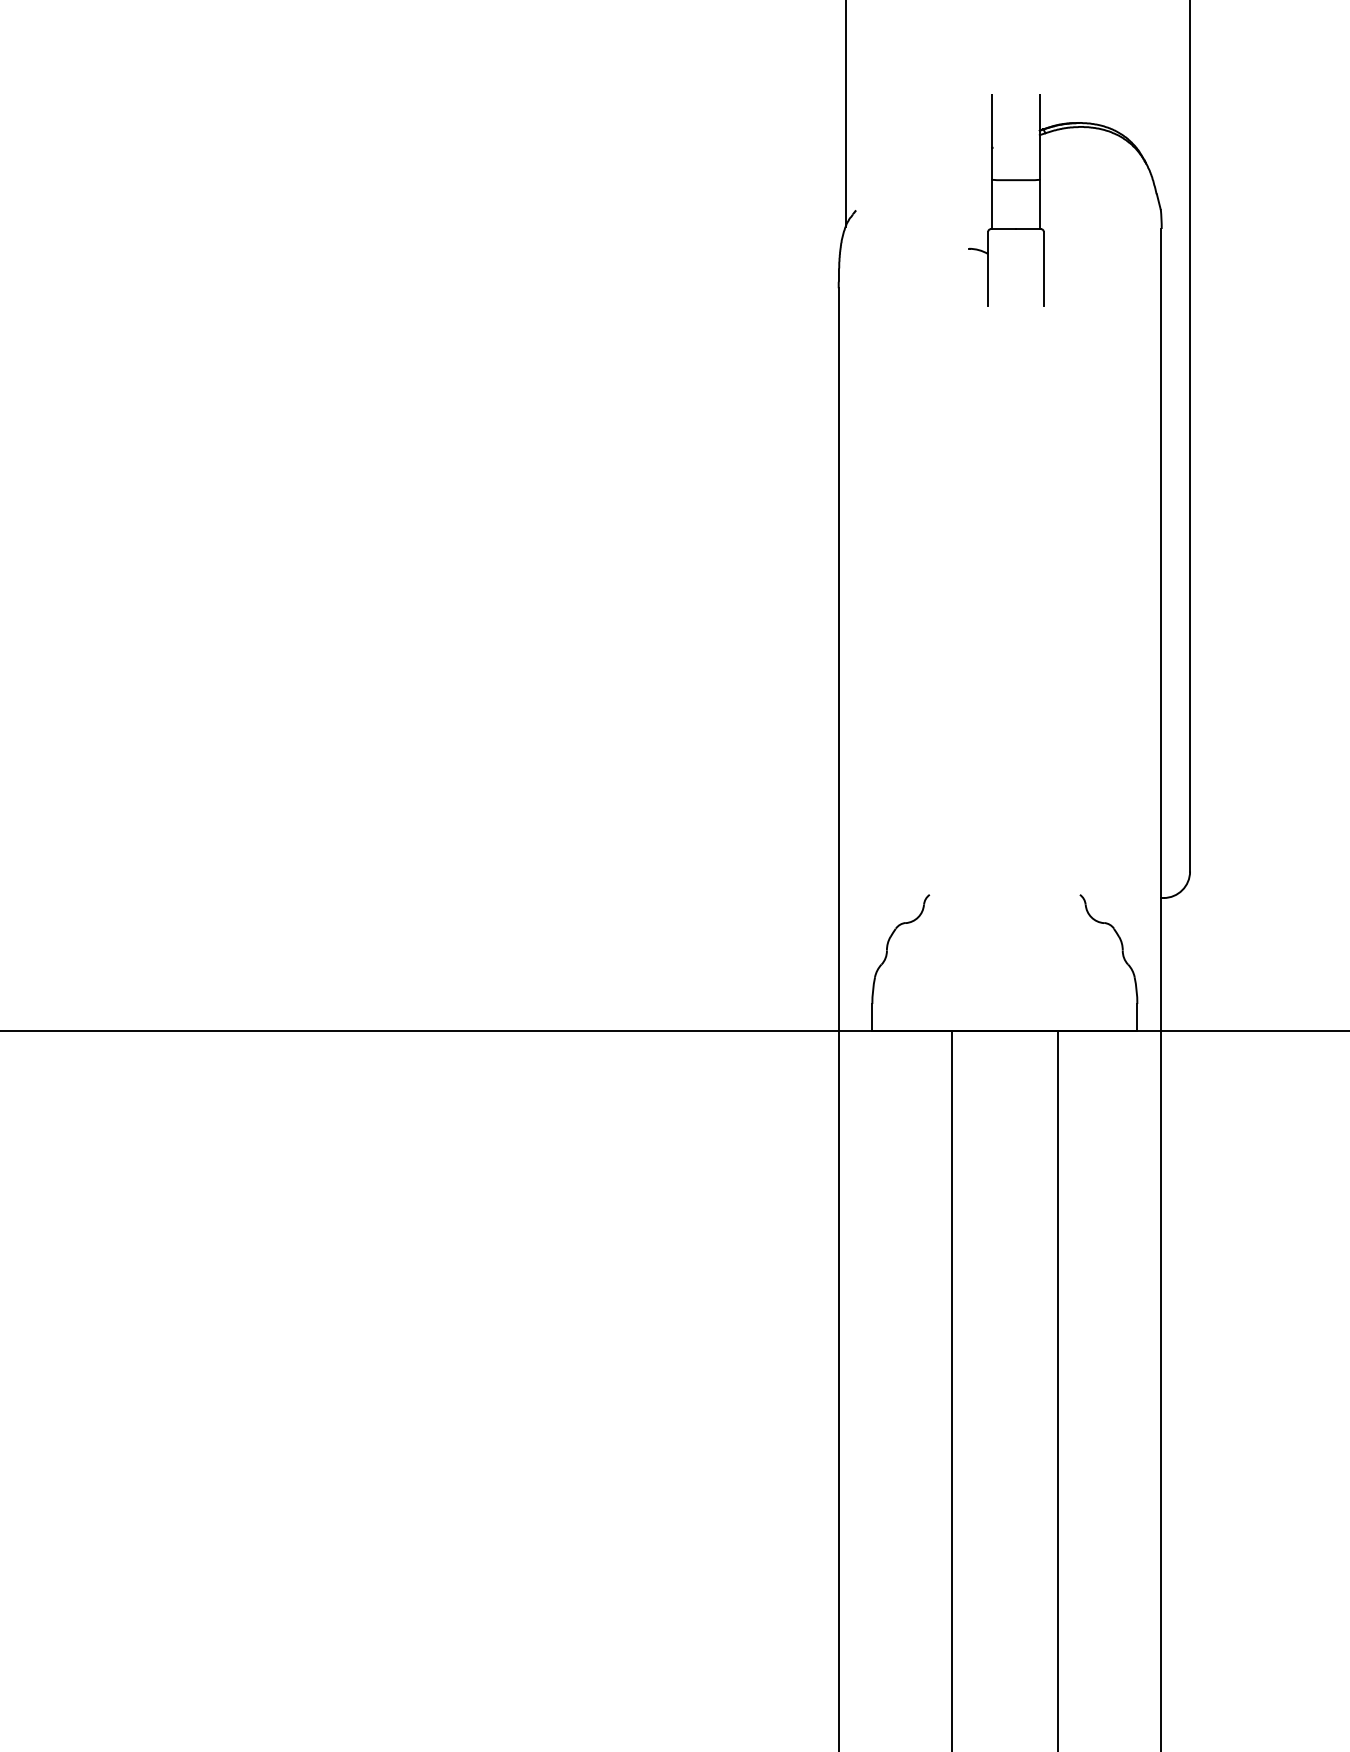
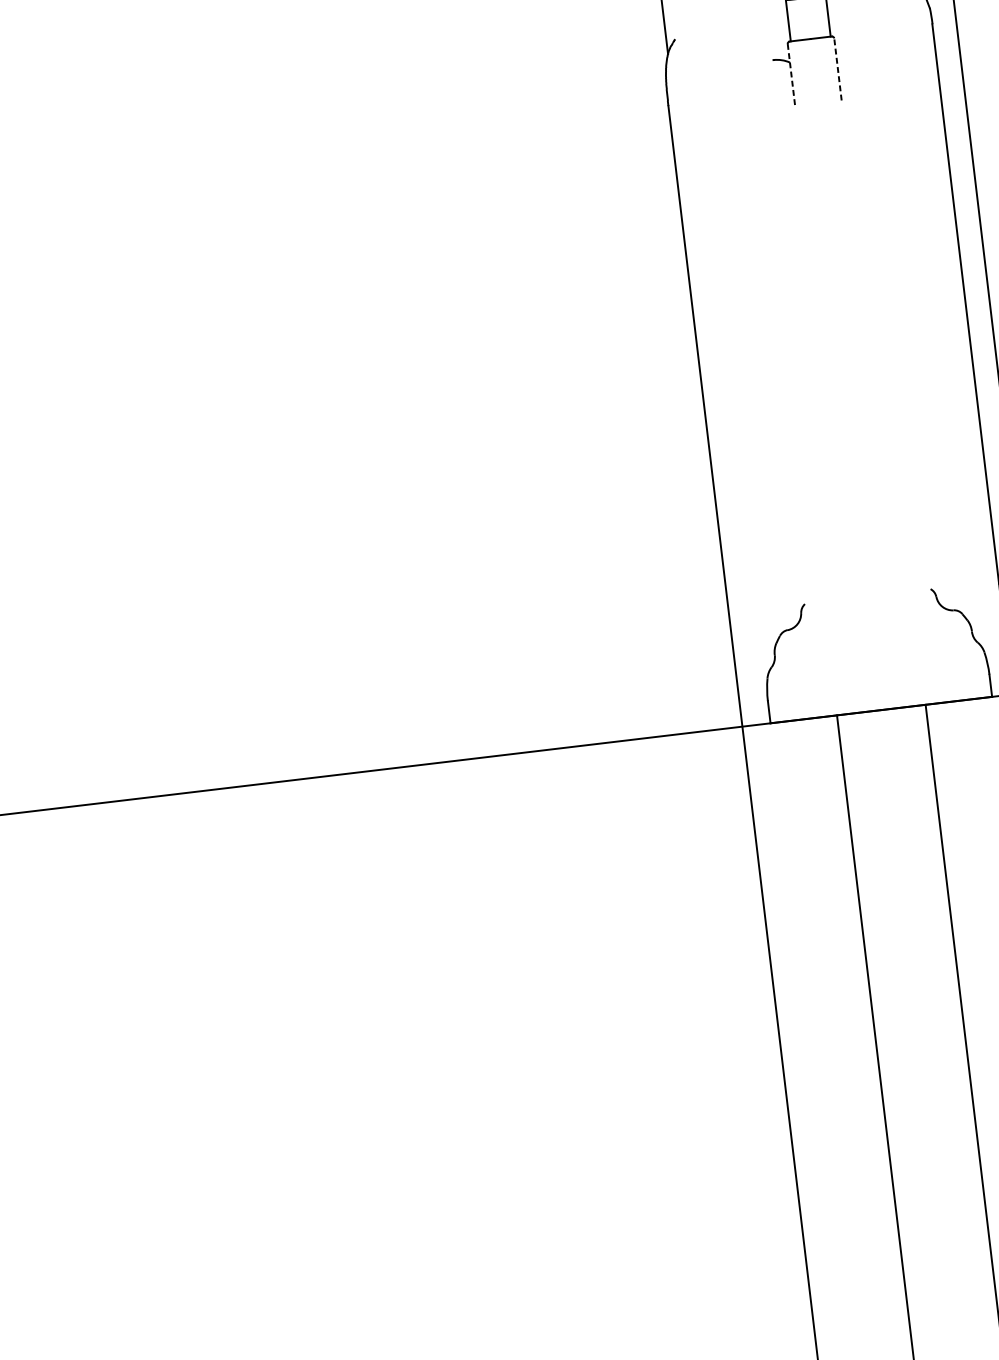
line: (1043, 268) -> (837, 69), solid -> dashed
line: (988, 269) -> (791, 75), solid -> dashed

